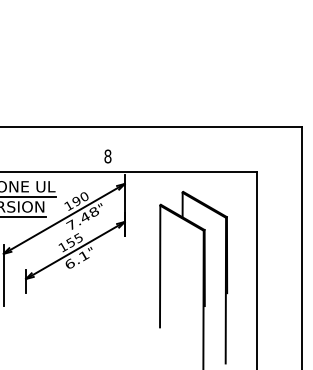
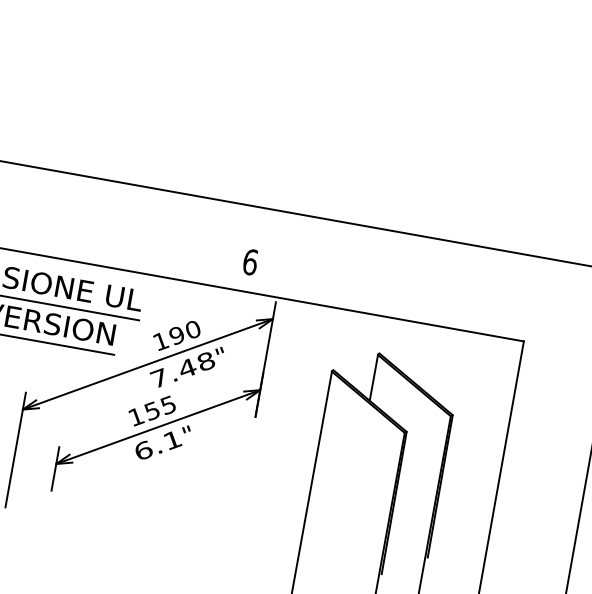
text: (107, 156) -> (249, 262), 8 -> 6

